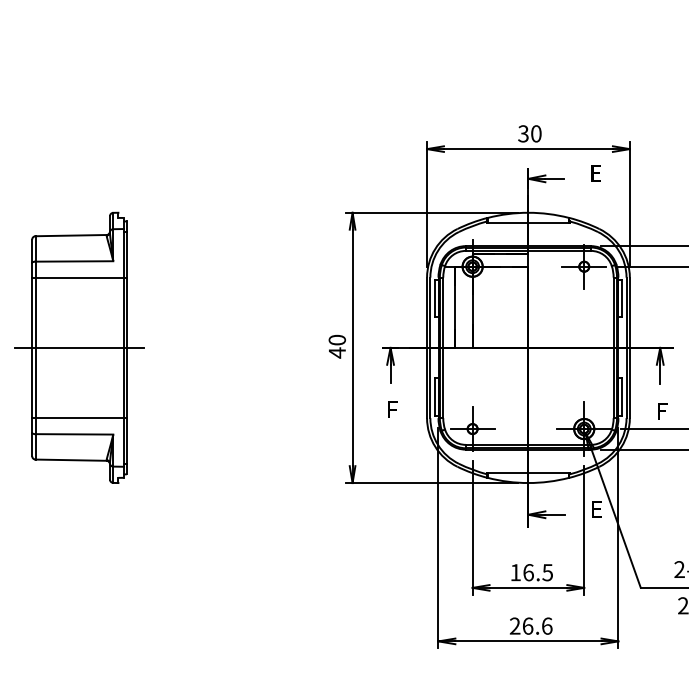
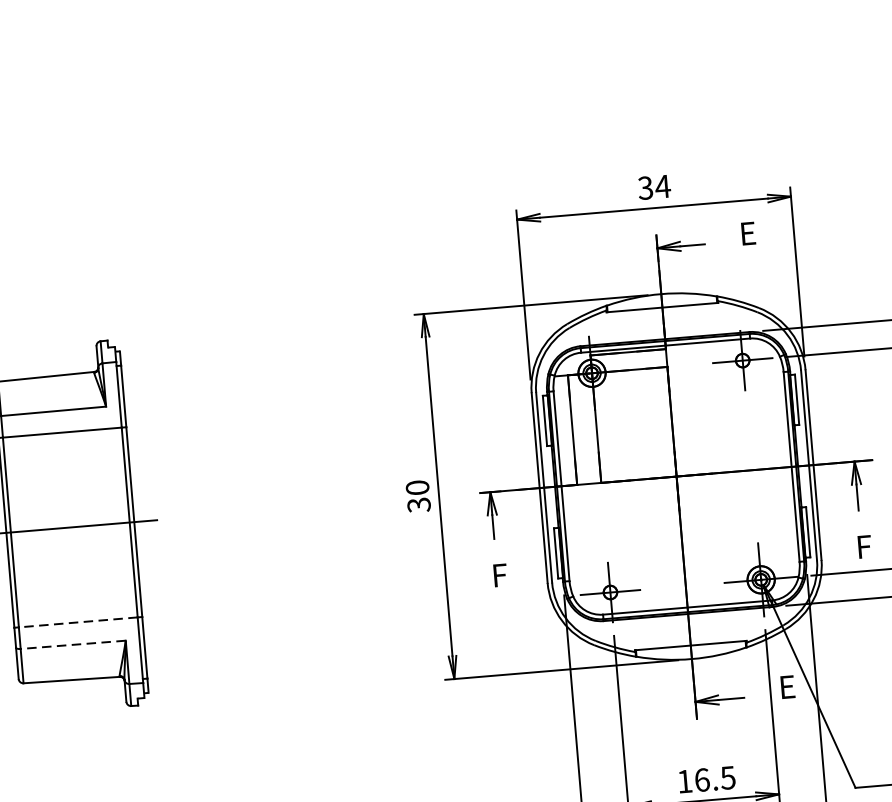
text: (536, 133) -> (663, 186), 30 -> 34
text: (337, 352) -> (419, 504), 40 -> 30
line: (79, 418) -> (78, 622), solid -> dashed
line: (74, 434) -> (73, 645), solid -> dashed

